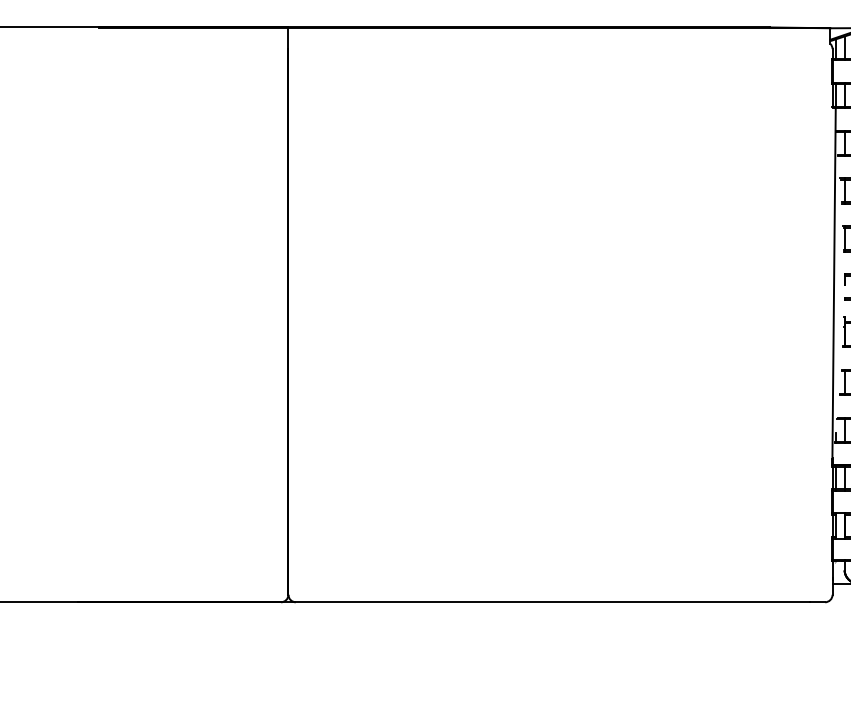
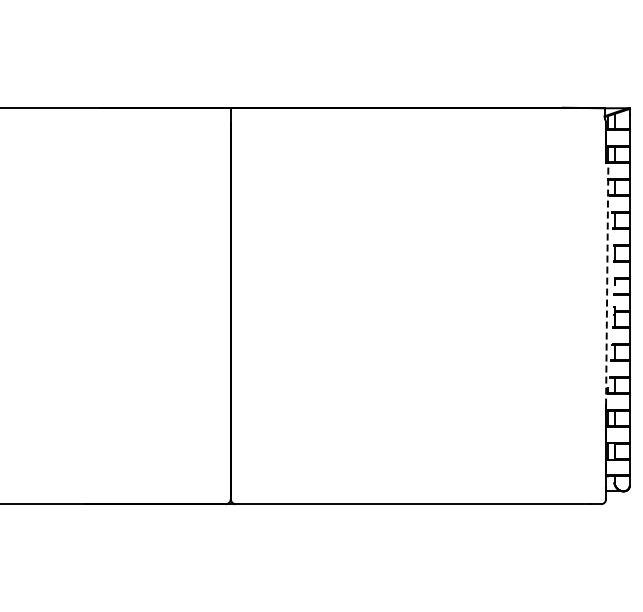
line: (834, 282) -> (607, 283), solid -> dashed

